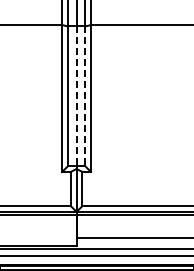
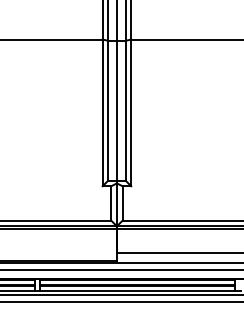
line: (76, 96) -> (116, 110), dashed -> solid
line: (85, 96) -> (125, 110), dashed -> solid

